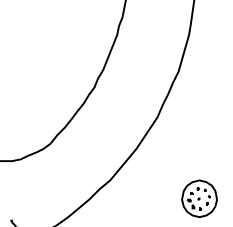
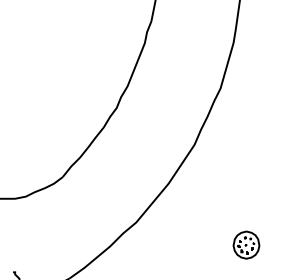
part: (199, 198) -> (246, 244), size x0.6

